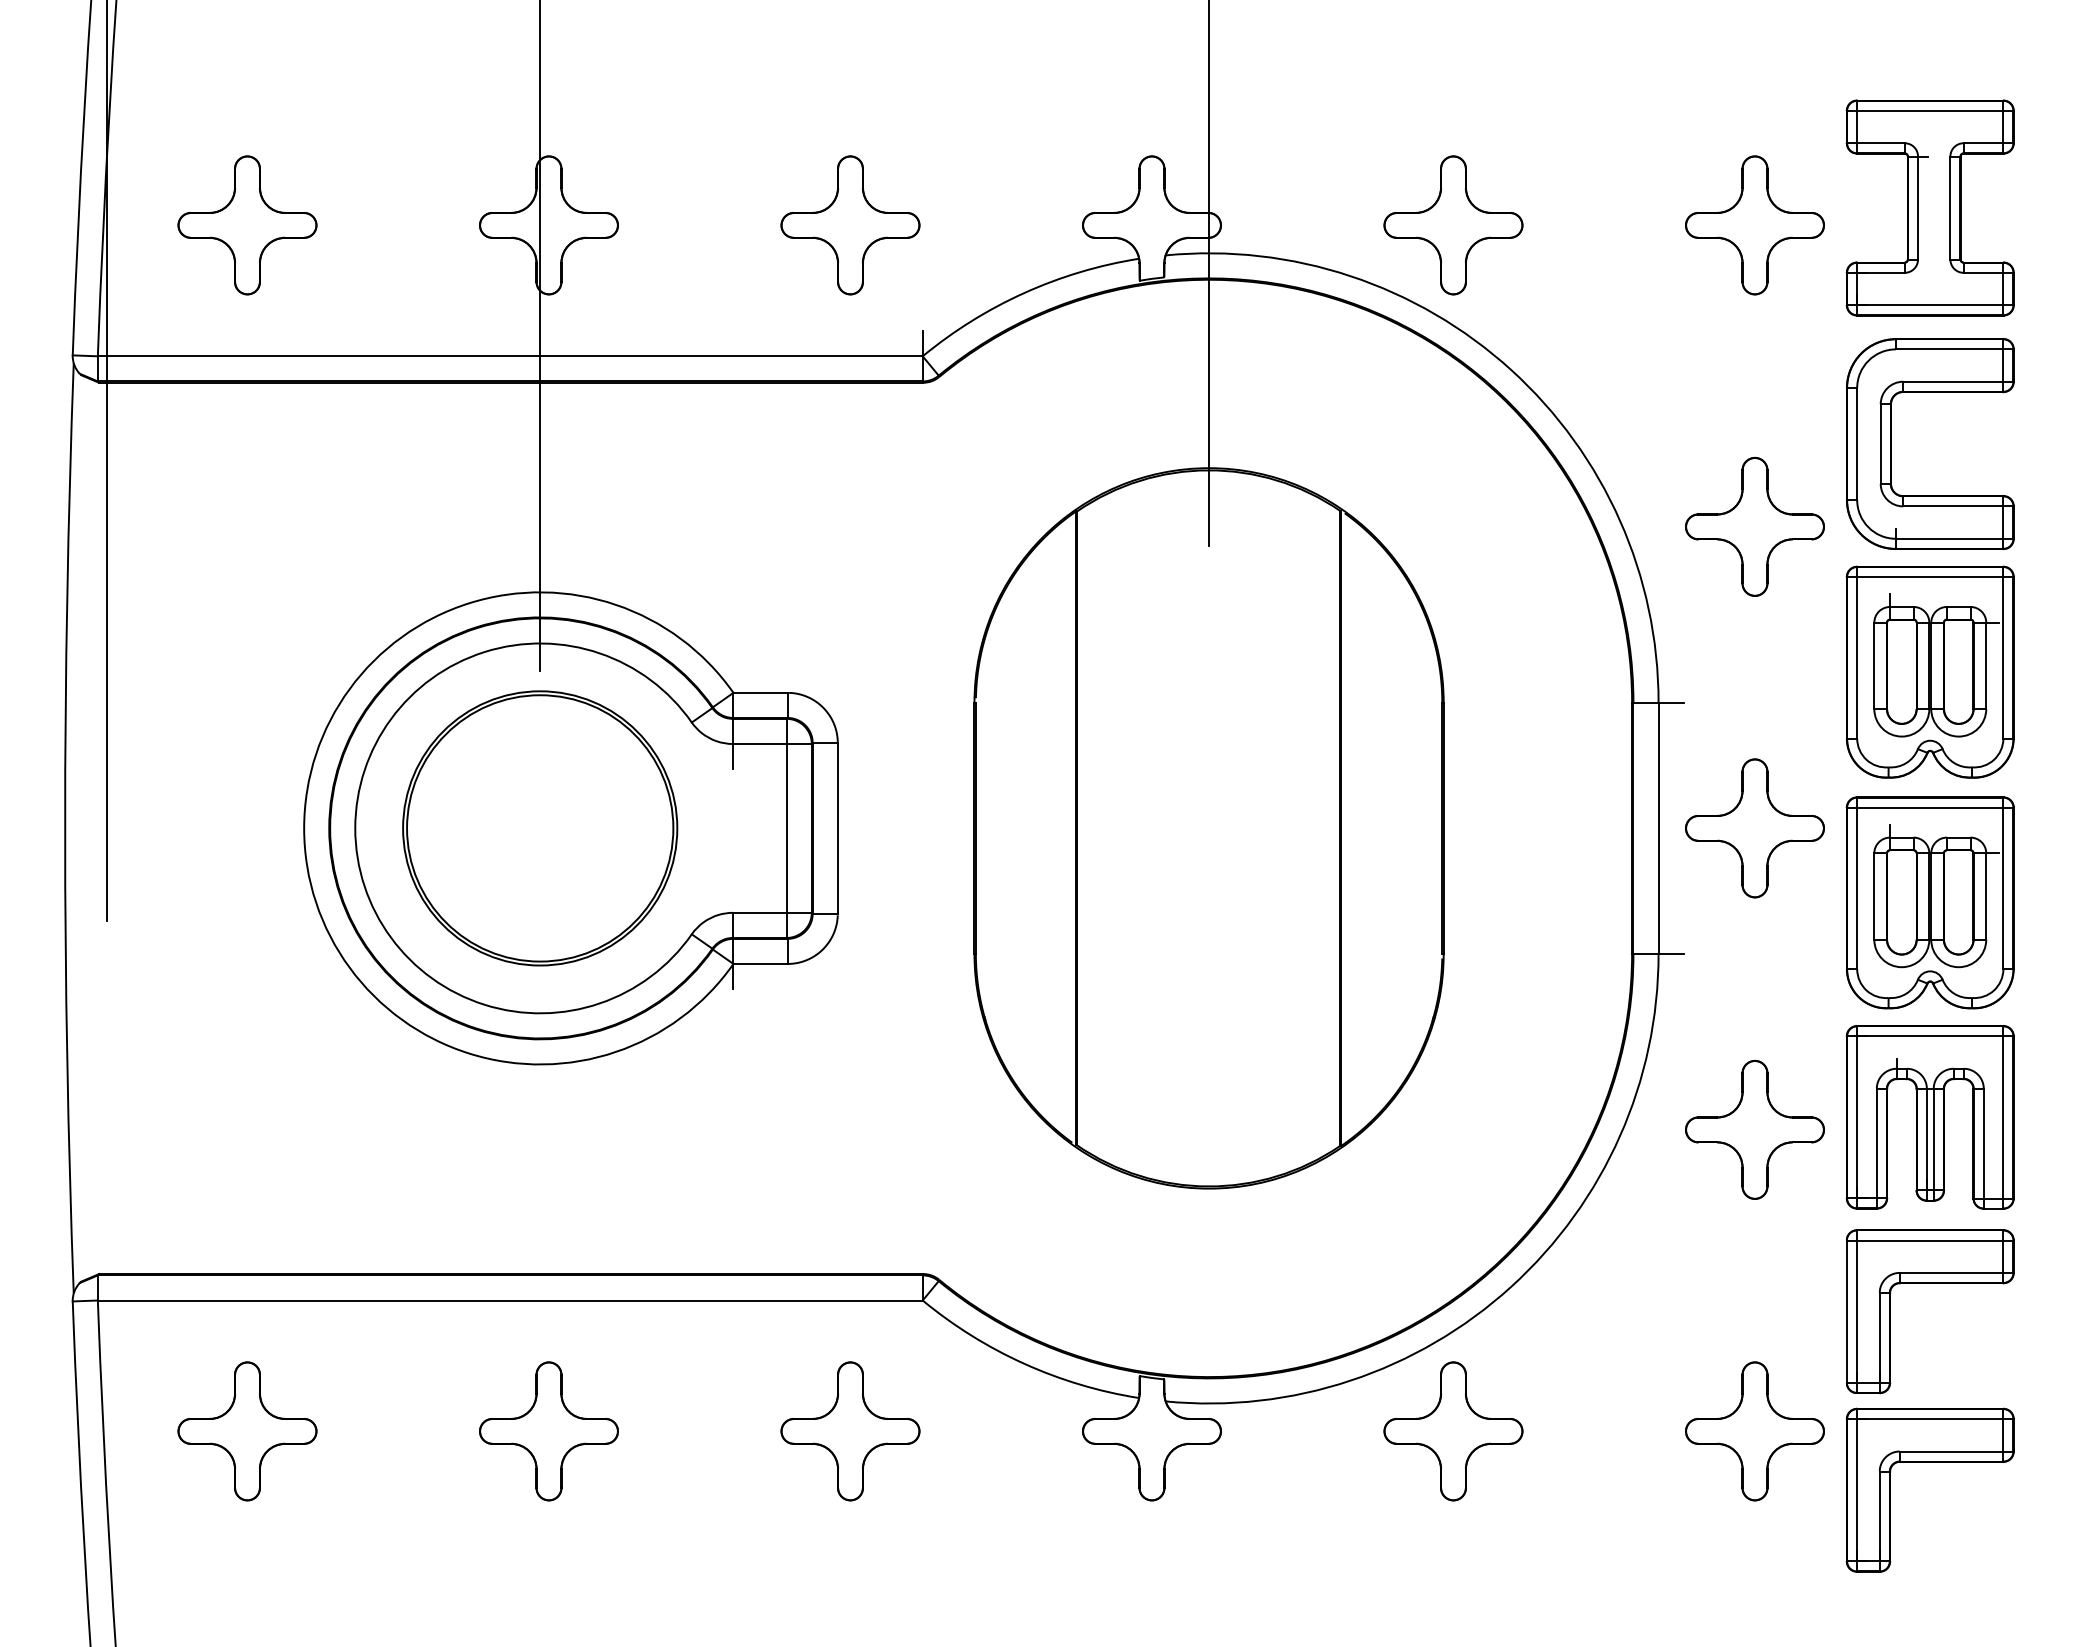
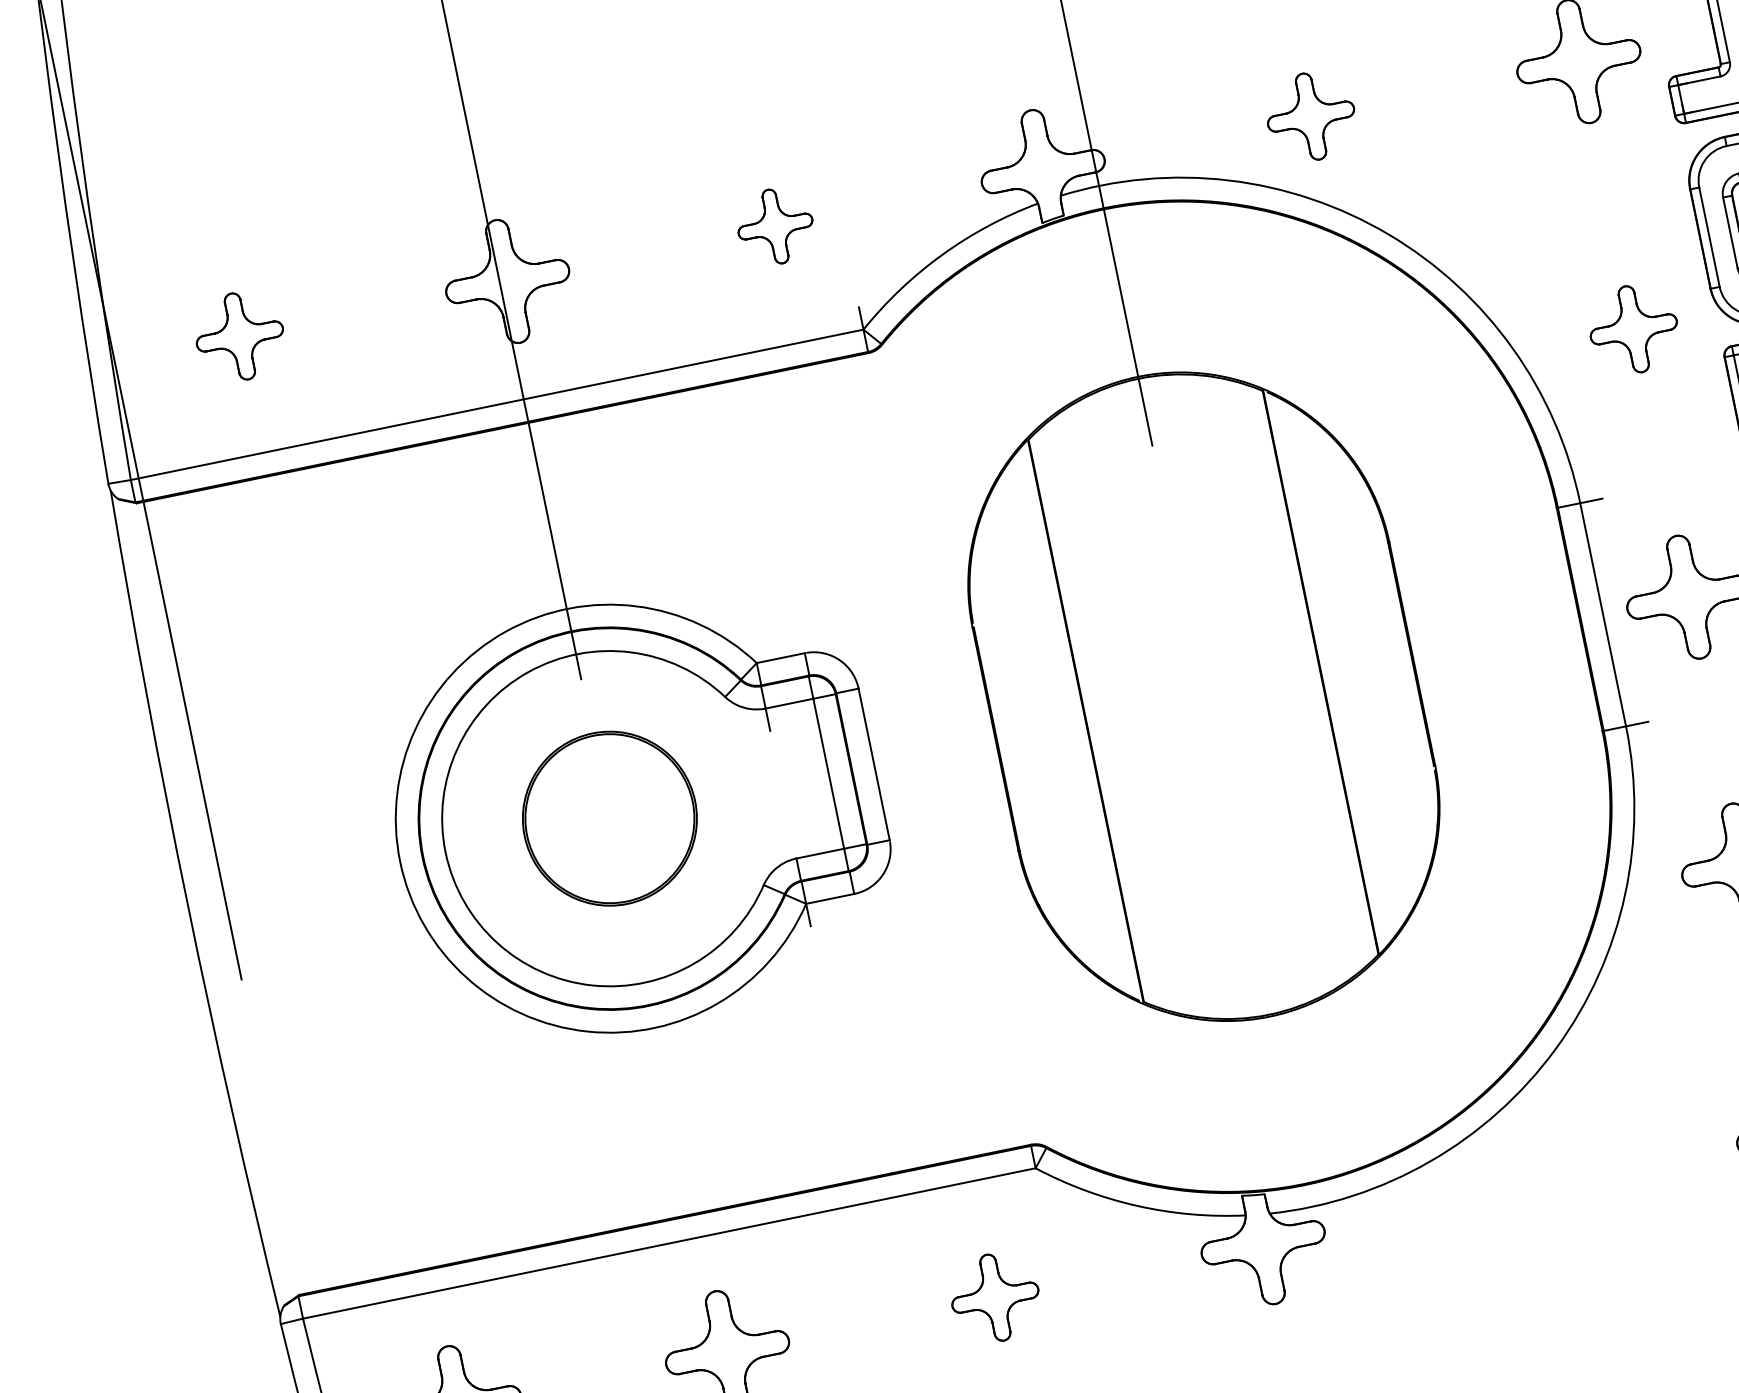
part: (247, 225) -> (239, 336), size x0.7
part: (850, 225) -> (775, 226), size x0.6
part: (1453, 225) -> (1311, 116), size x0.7
part: (1754, 526) -> (1633, 329), size x0.7
part: (540, 828) -> (610, 818), size x0.7
part: (850, 1431) -> (995, 1297), size x0.7
part: (1453, 1431) -> (1530, 1187), removed

